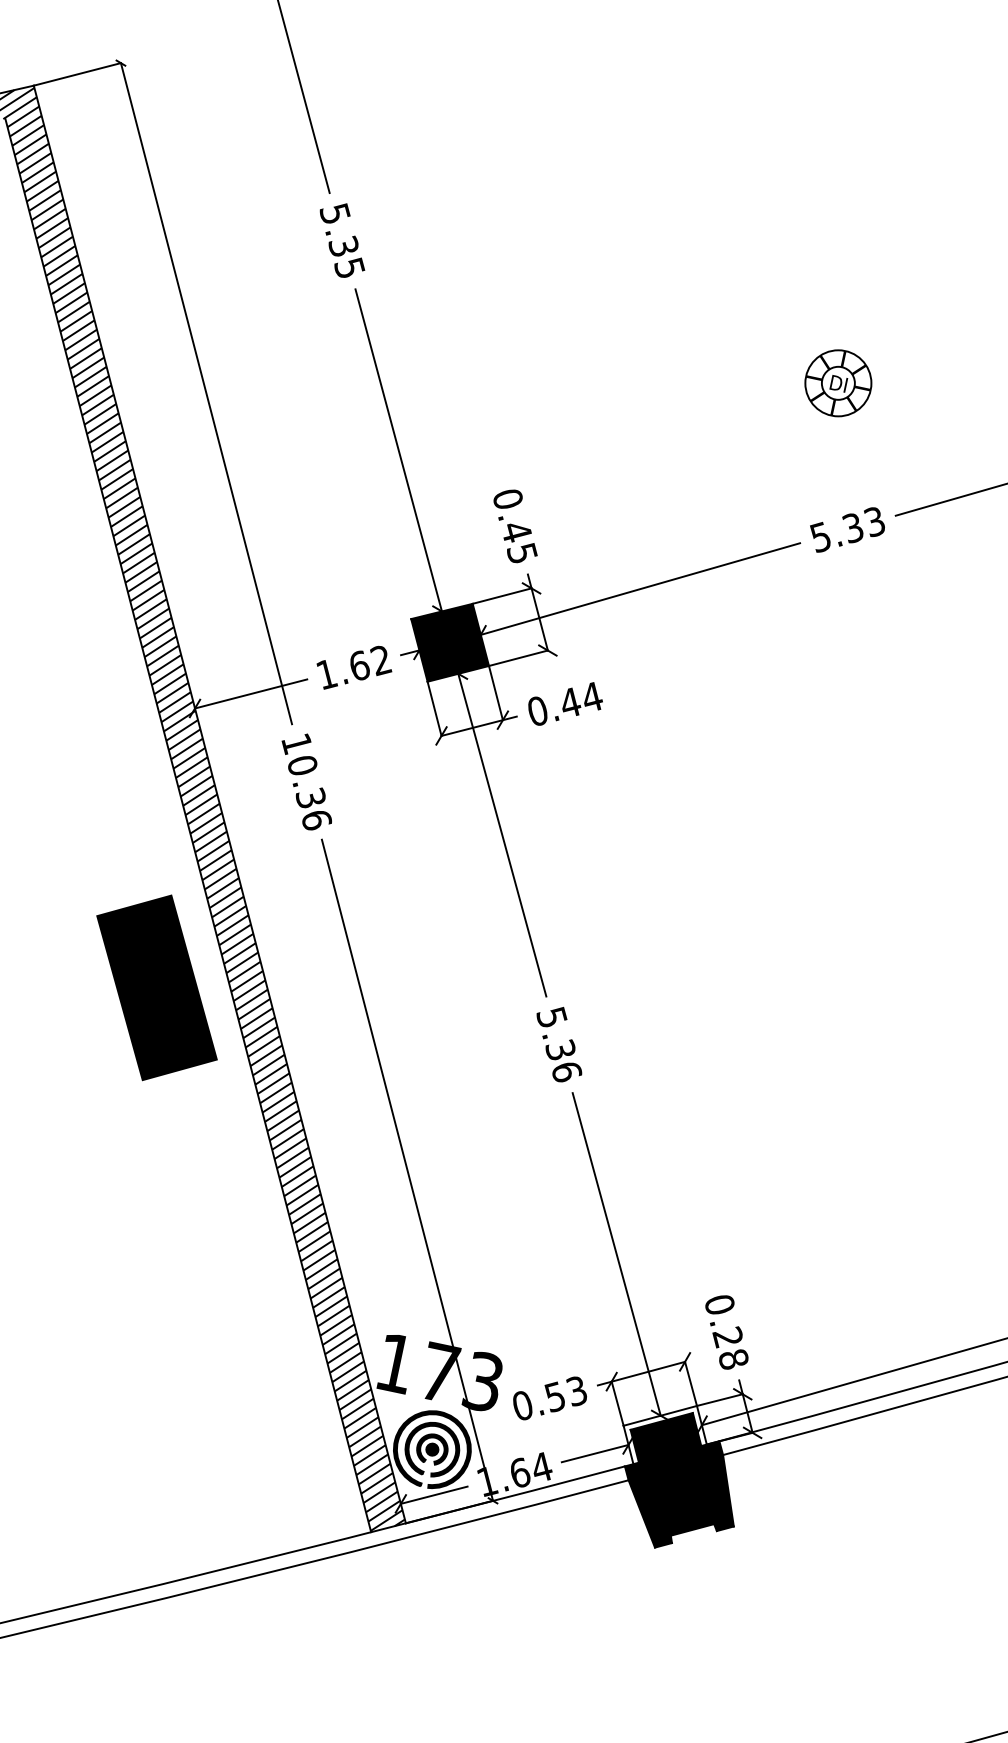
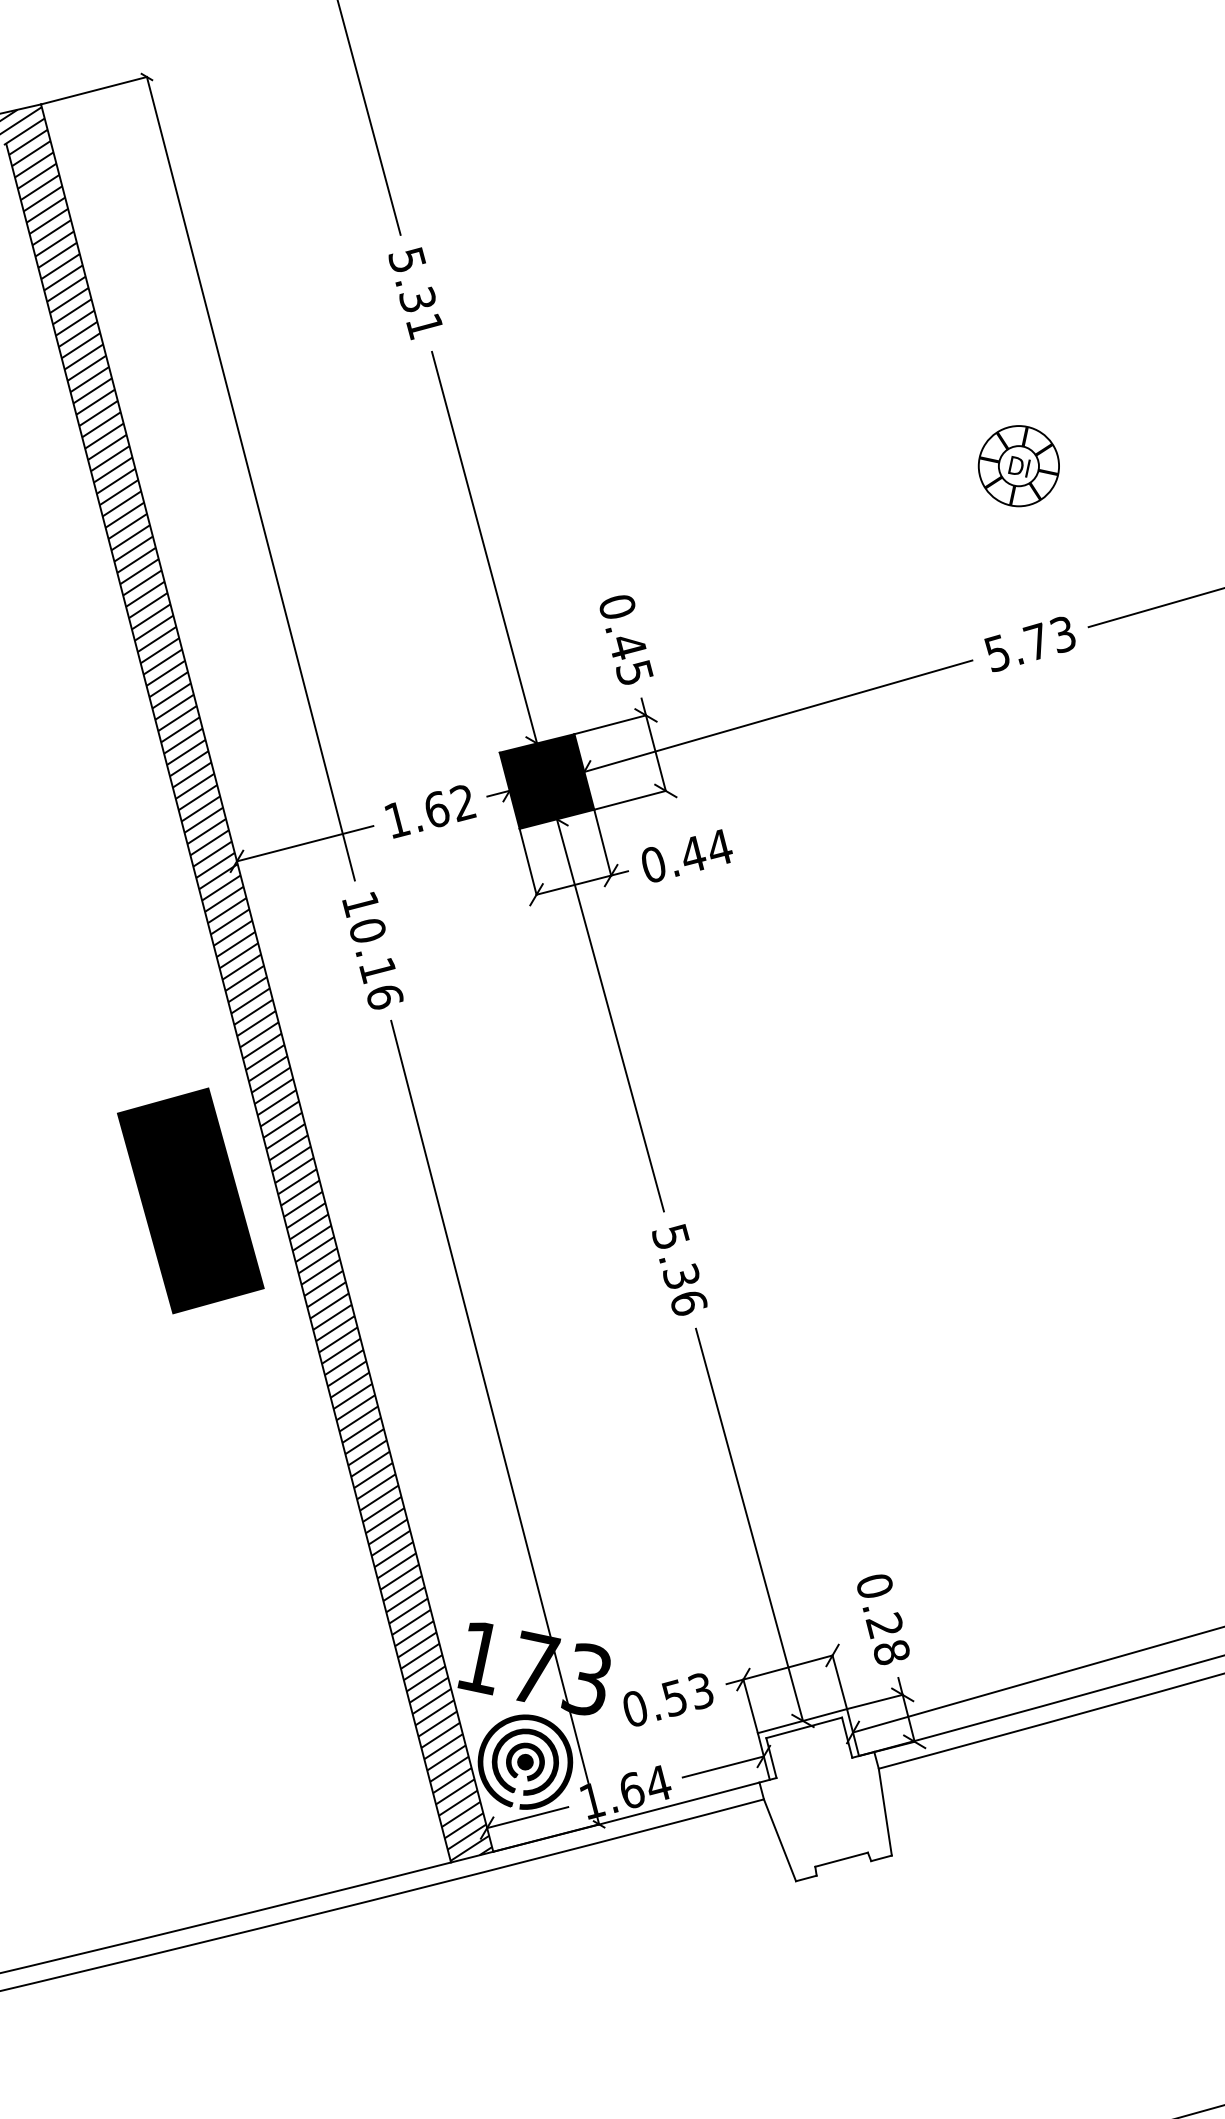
text: (349, 268) -> (424, 326), 5.35 -> 5.31
text: (852, 527) -> (1036, 641), 5.33 -> 5.73
text: (310, 798) -> (377, 970), 10.36 -> 10.16
fill: (678, 1480) -> (824, 1799), removed

